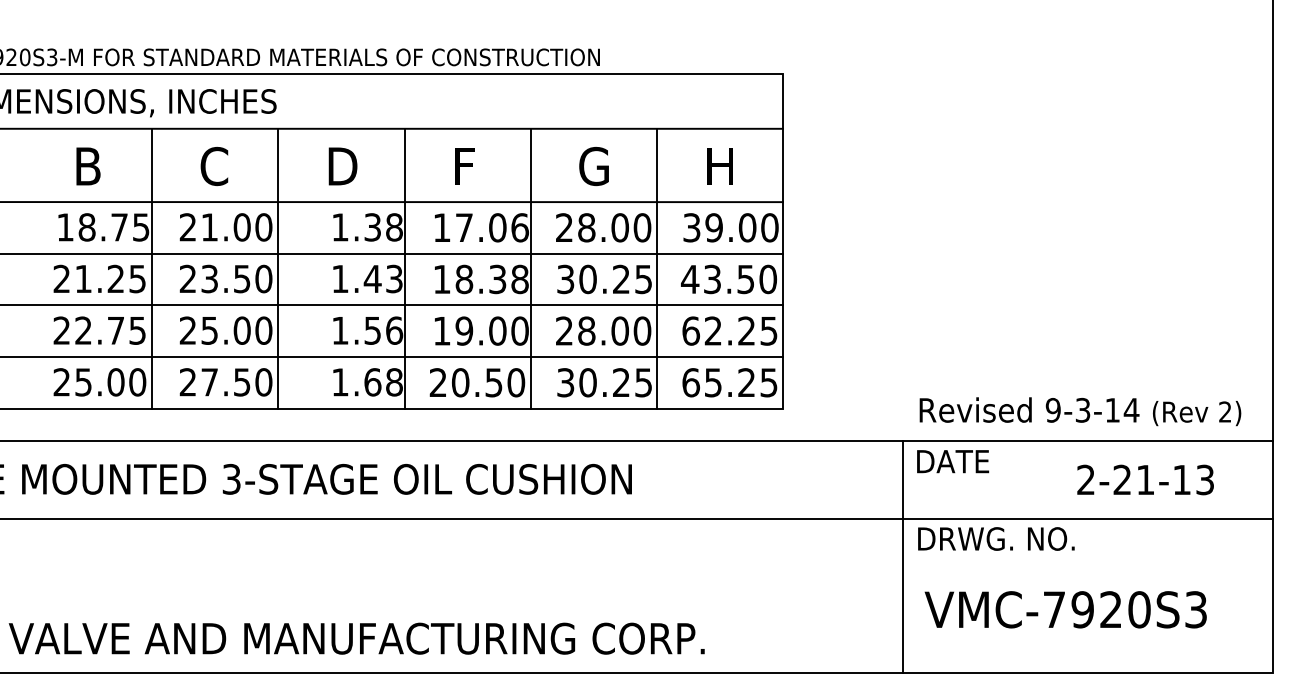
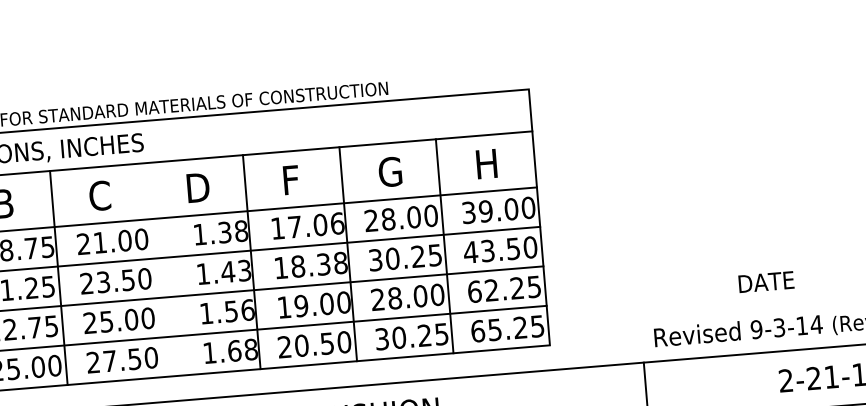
line: (278, 268) -> (155, 269), removed
text: (953, 461) -> (766, 281), moved

